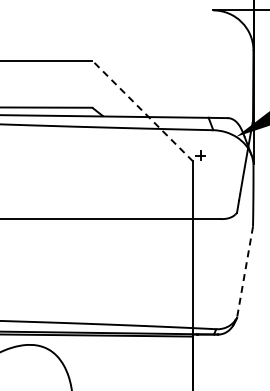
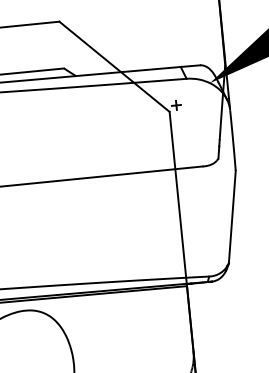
line: (142, 110) -> (114, 66), dashed -> solid
line: (244, 272) -> (231, 217), dashed -> solid

